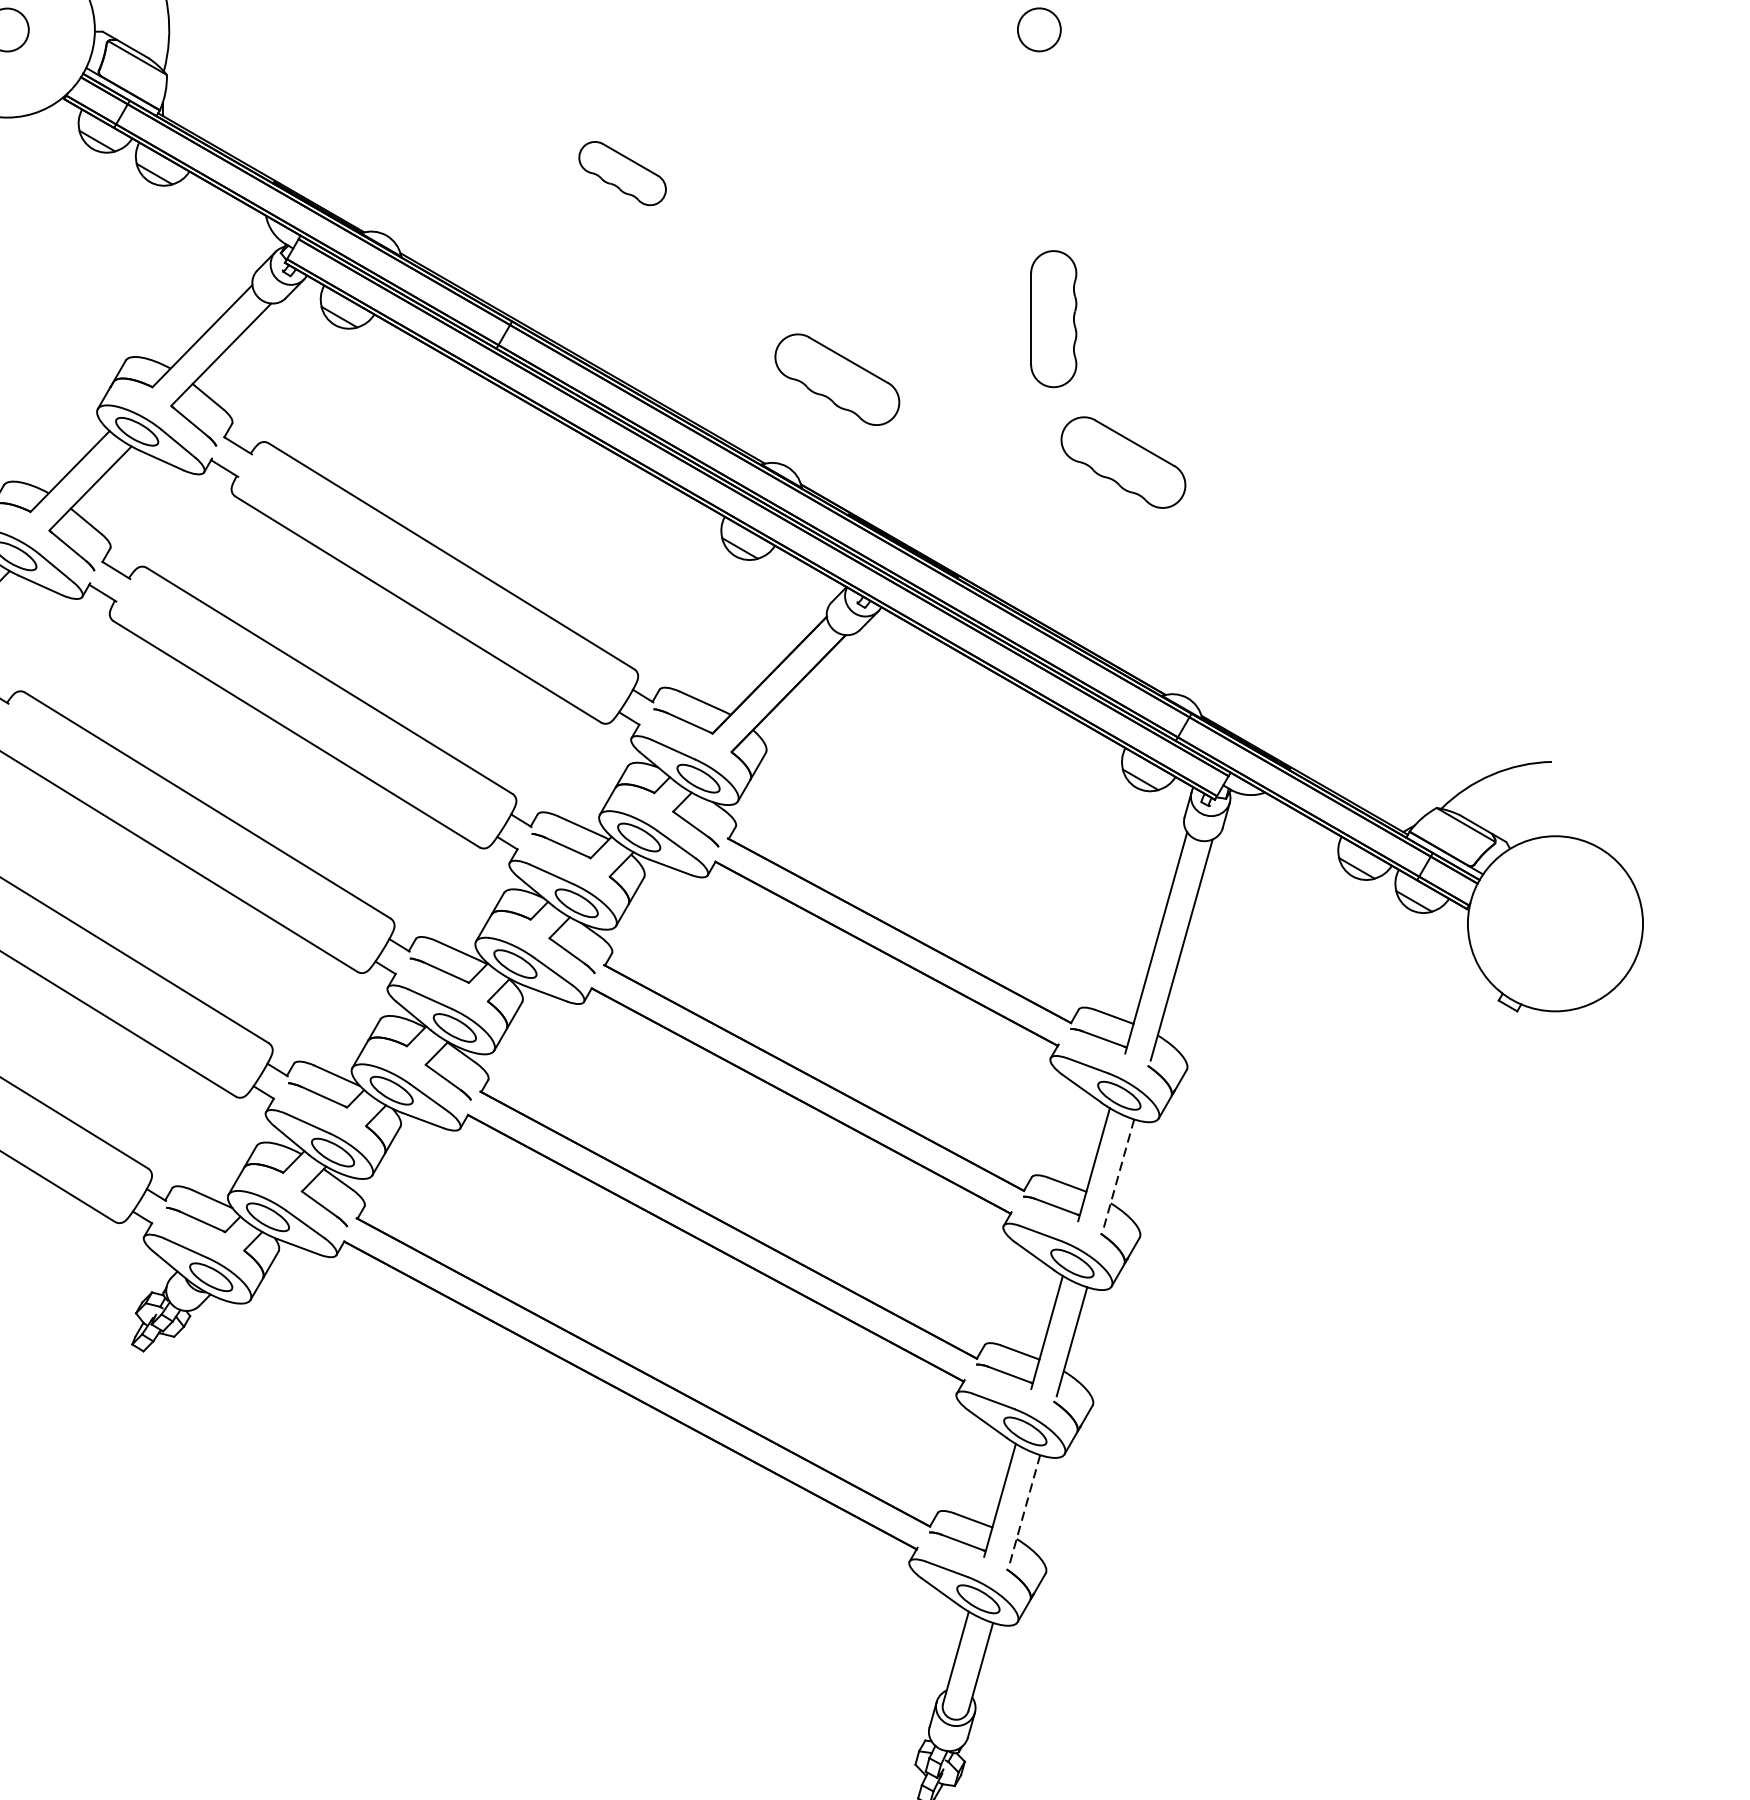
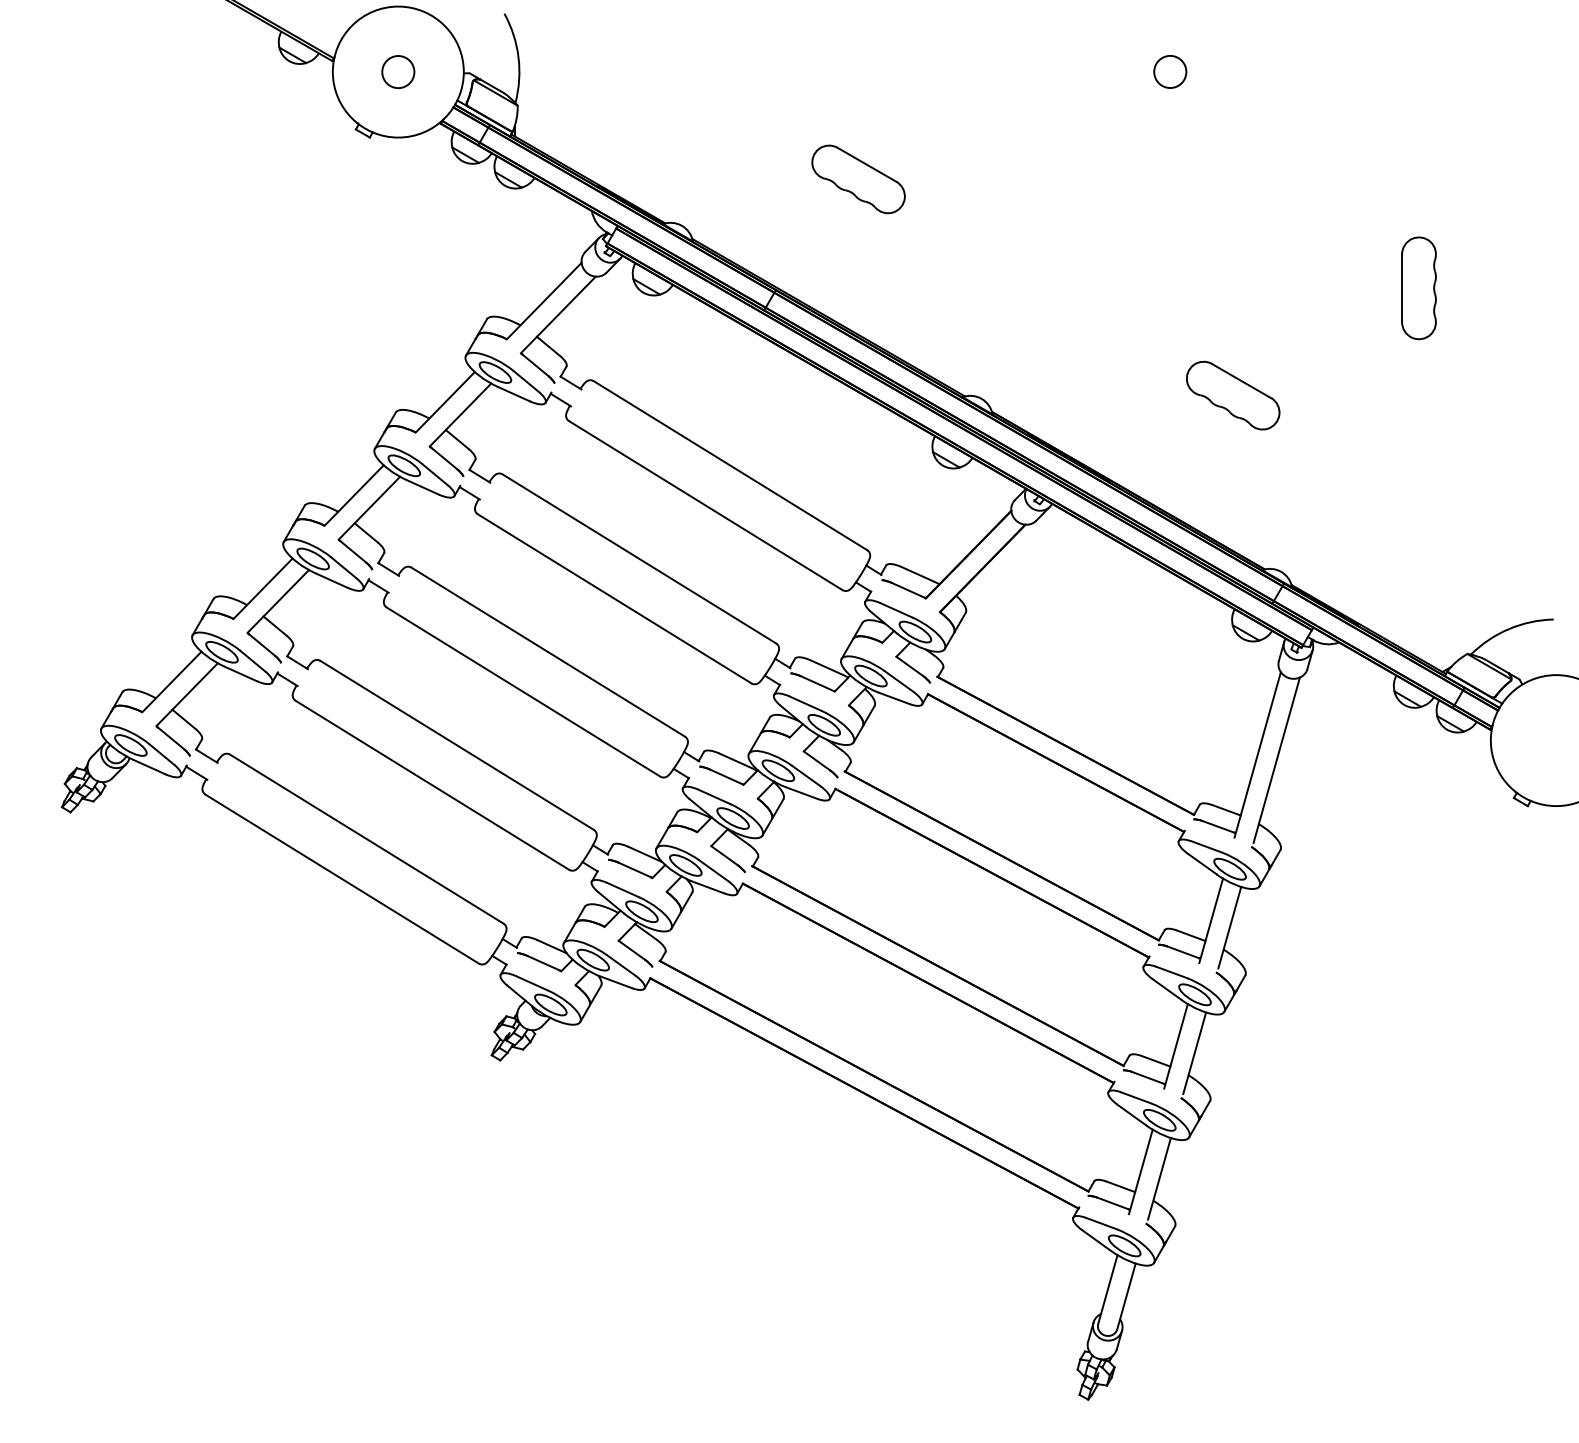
part: (622, 173) -> (858, 179), size x1.43
part: (1053, 319) -> (1418, 288), moved
part: (837, 379) -> (1019, 333), removed
line: (1118, 1174) -> (1229, 928), dashed -> solid
line: (1024, 1510) -> (1159, 1179), dashed -> solid

